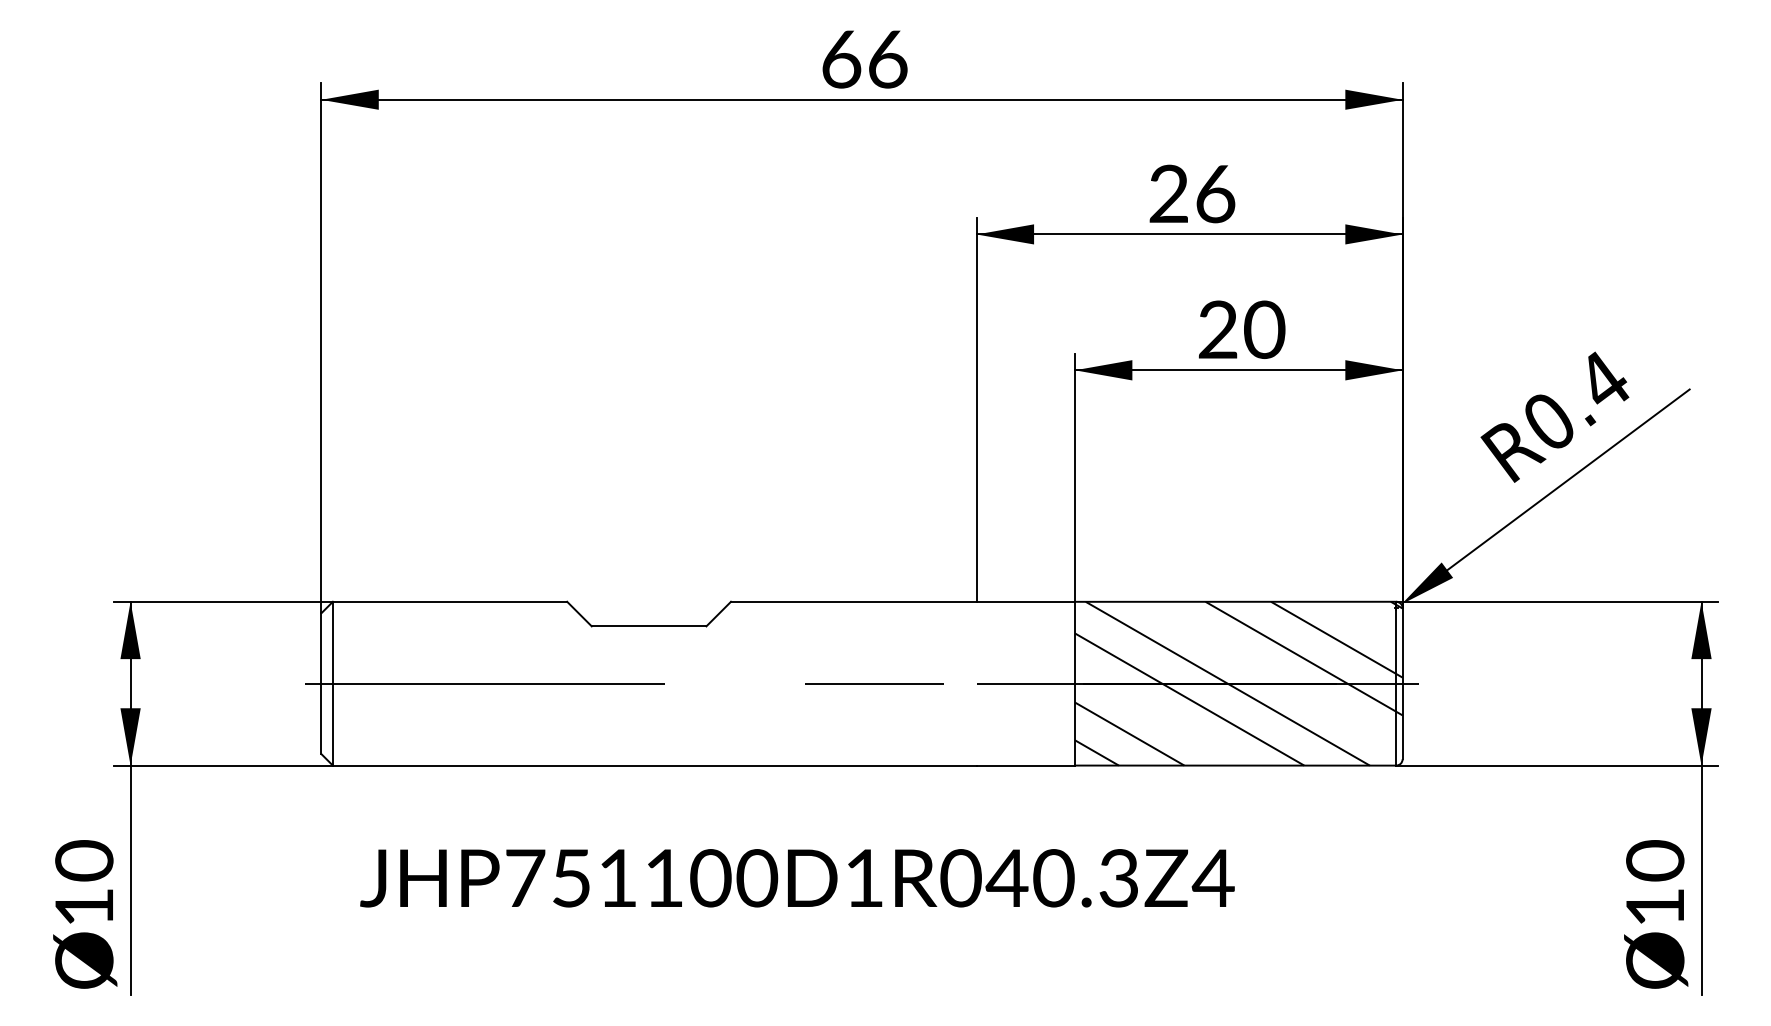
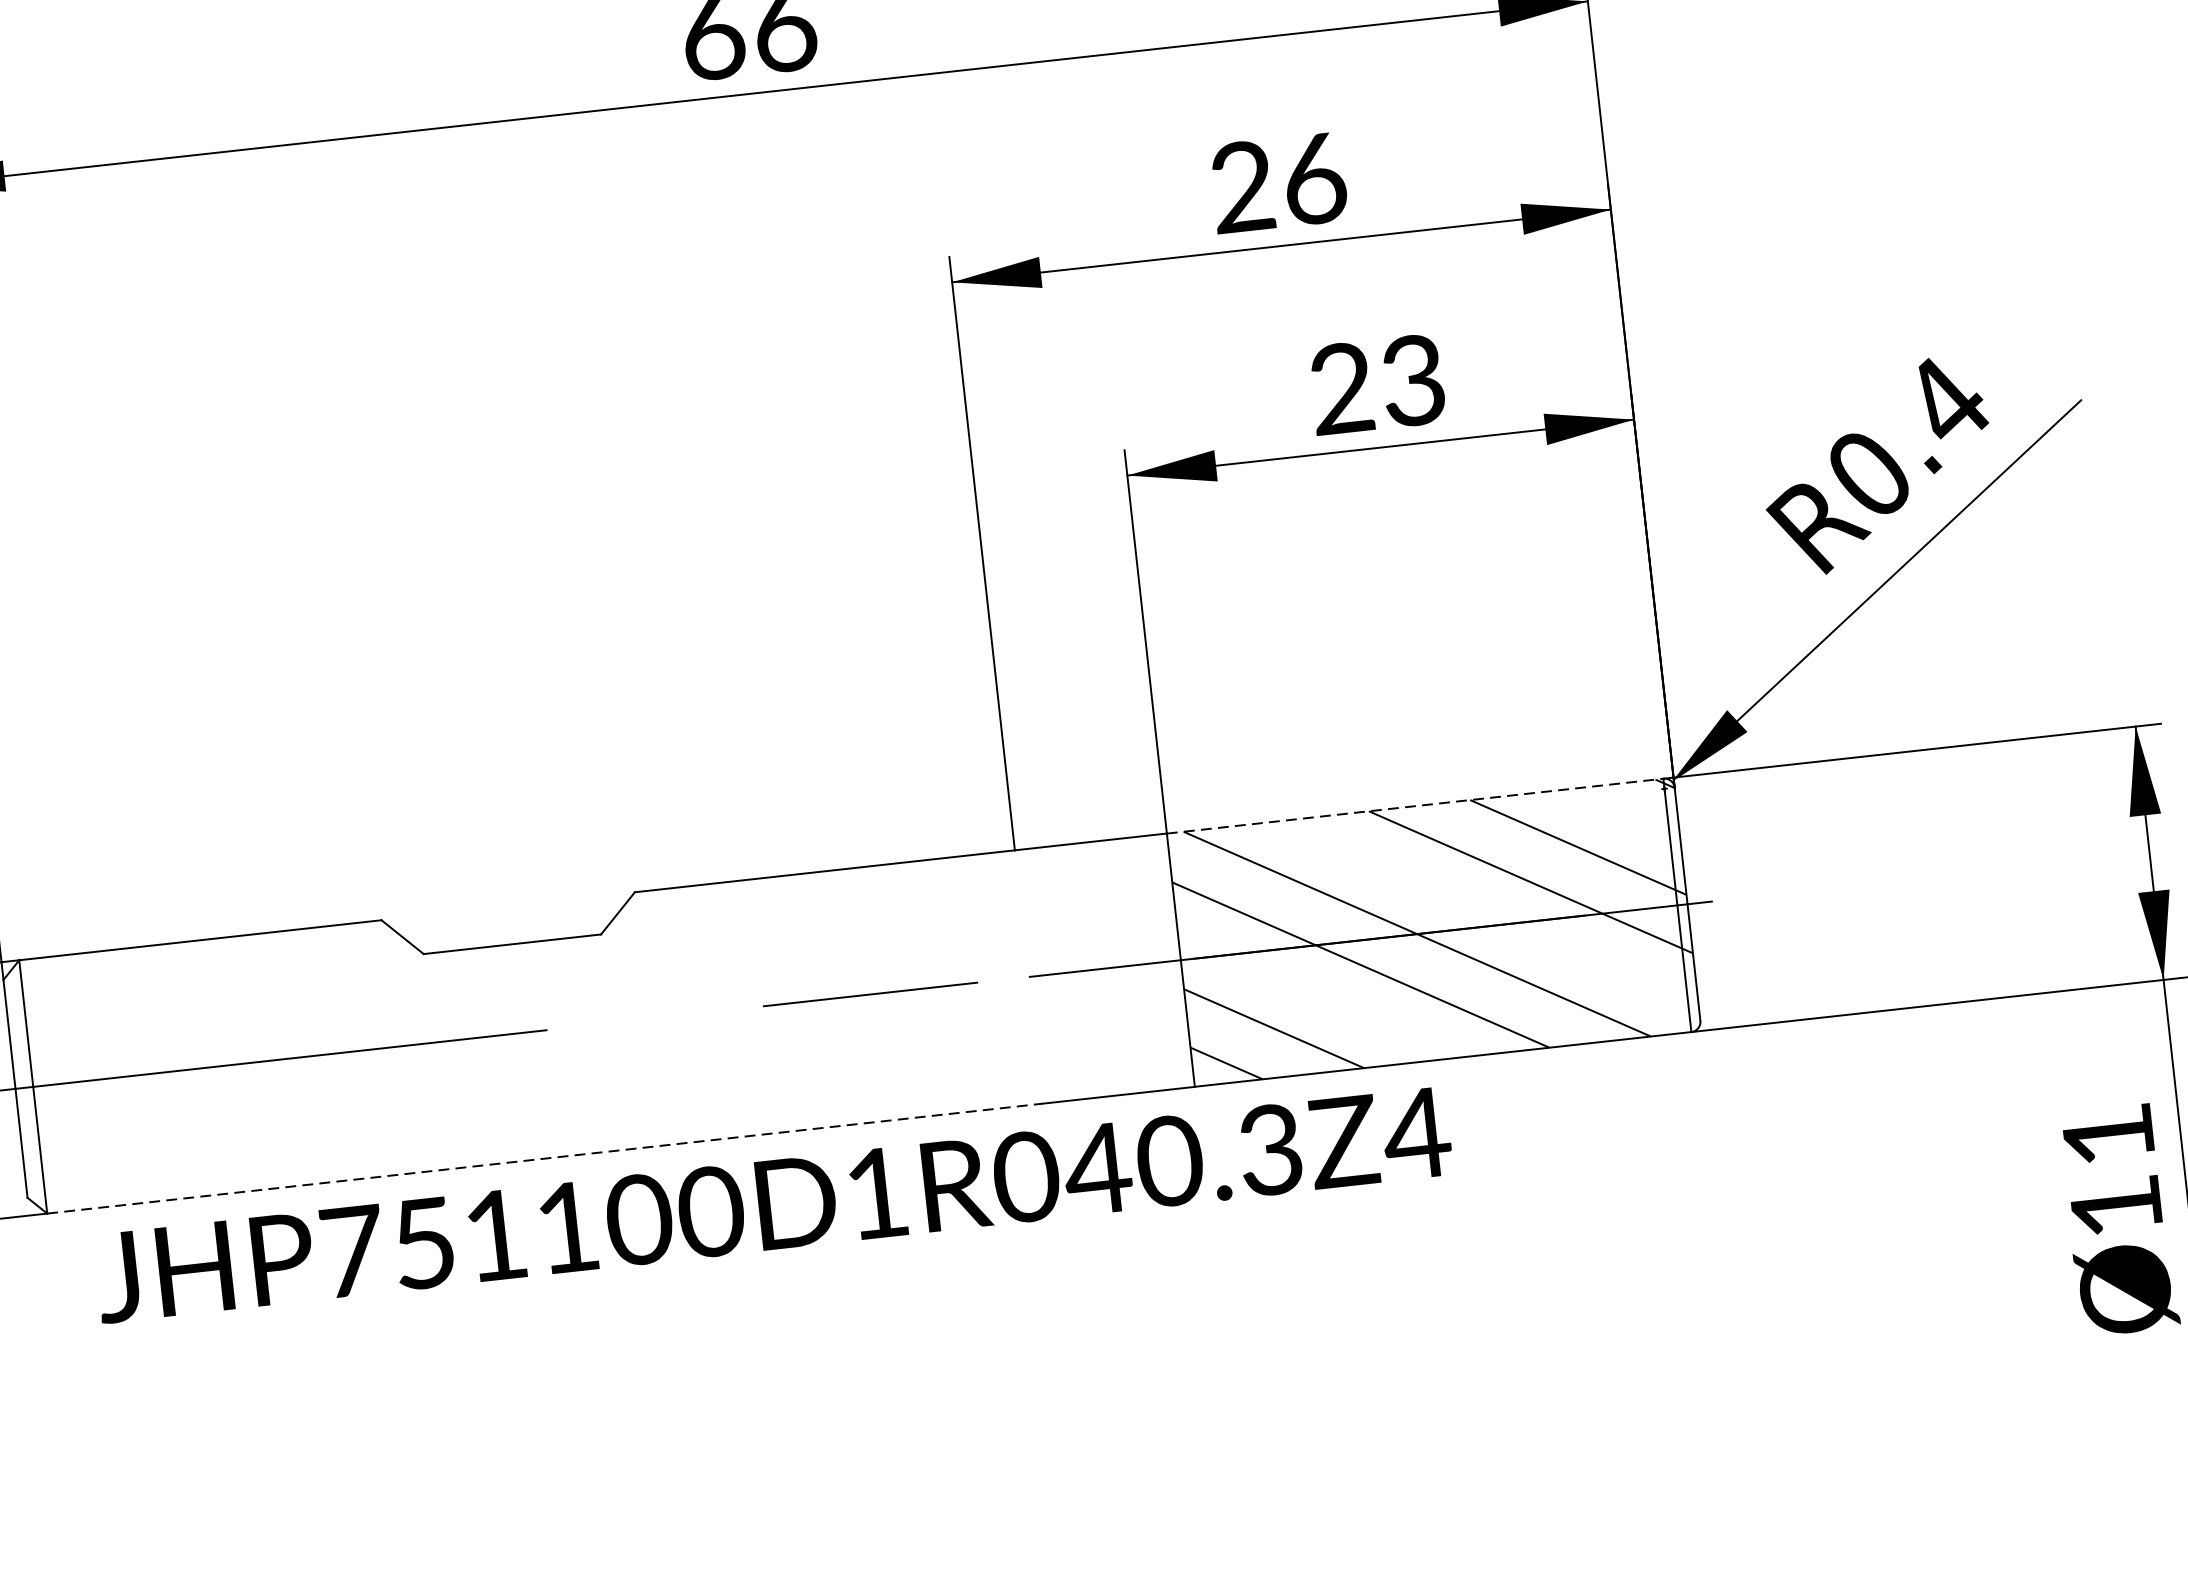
text: (1264, 329) -> (1413, 380), 20 -> 23
line: (1235, 601) -> (1414, 805), solid -> dashed
line: (654, 765) -> (544, 1158), solid -> dashed
text: (1655, 860) -> (2108, 1134), 10 -> 11
text: (797, 878) -> (773, 1205), moved

